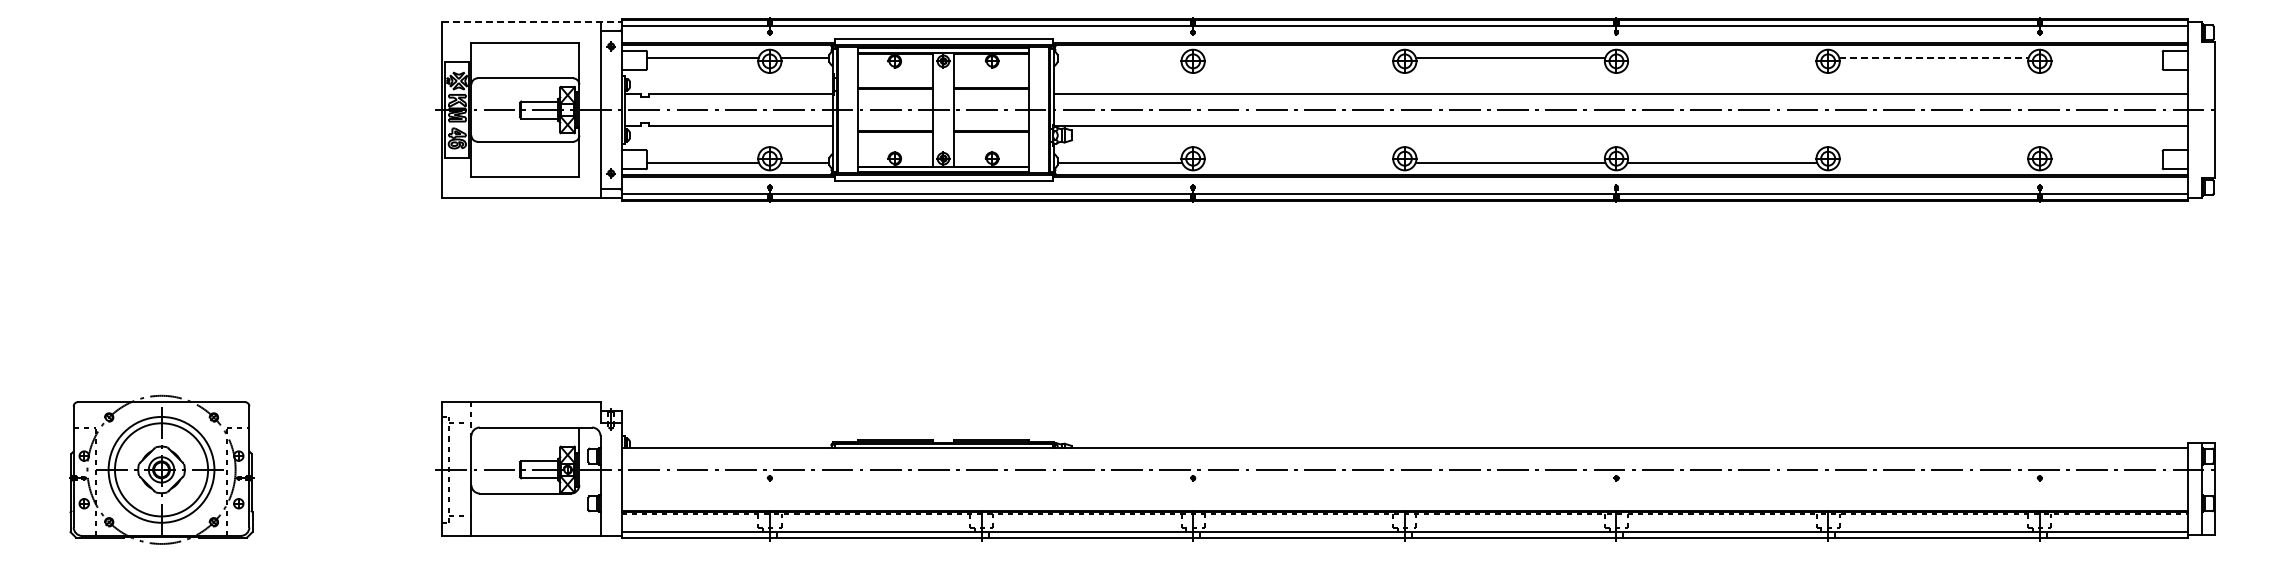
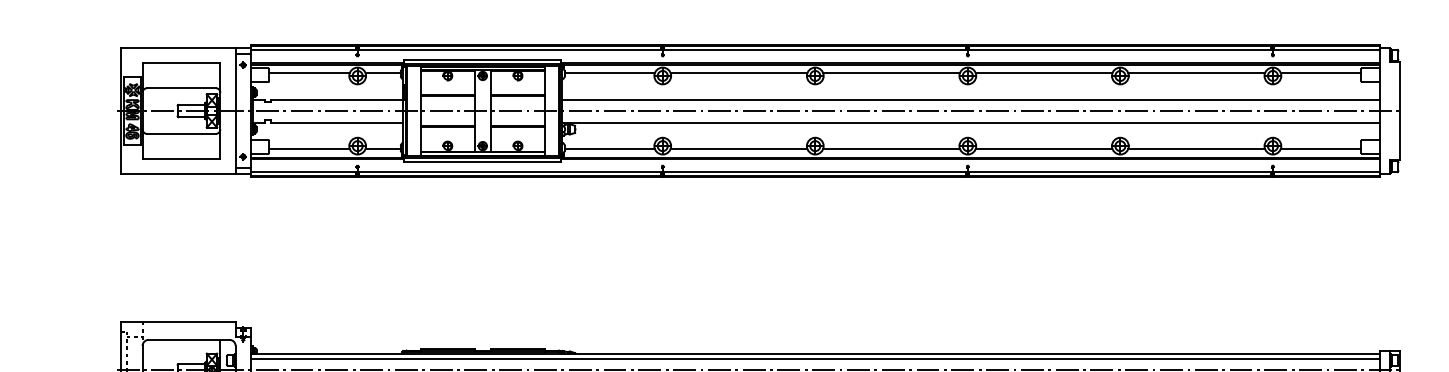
line: (531, 22) -> (185, 47), dashed -> solid
line: (1119, 57) -> (609, 73), added
line: (1298, 57) -> (738, 73), added
line: (1722, 57) -> (1044, 73), added
line: (1933, 57) -> (1196, 73), dashed -> solid
line: (2106, 57) -> (1320, 73), added
line: (1298, 162) -> (738, 148), added
line: (1933, 162) -> (1196, 148), added
line: (2106, 162) -> (1320, 148), added
line: (1404, 453) -> (815, 358), added

